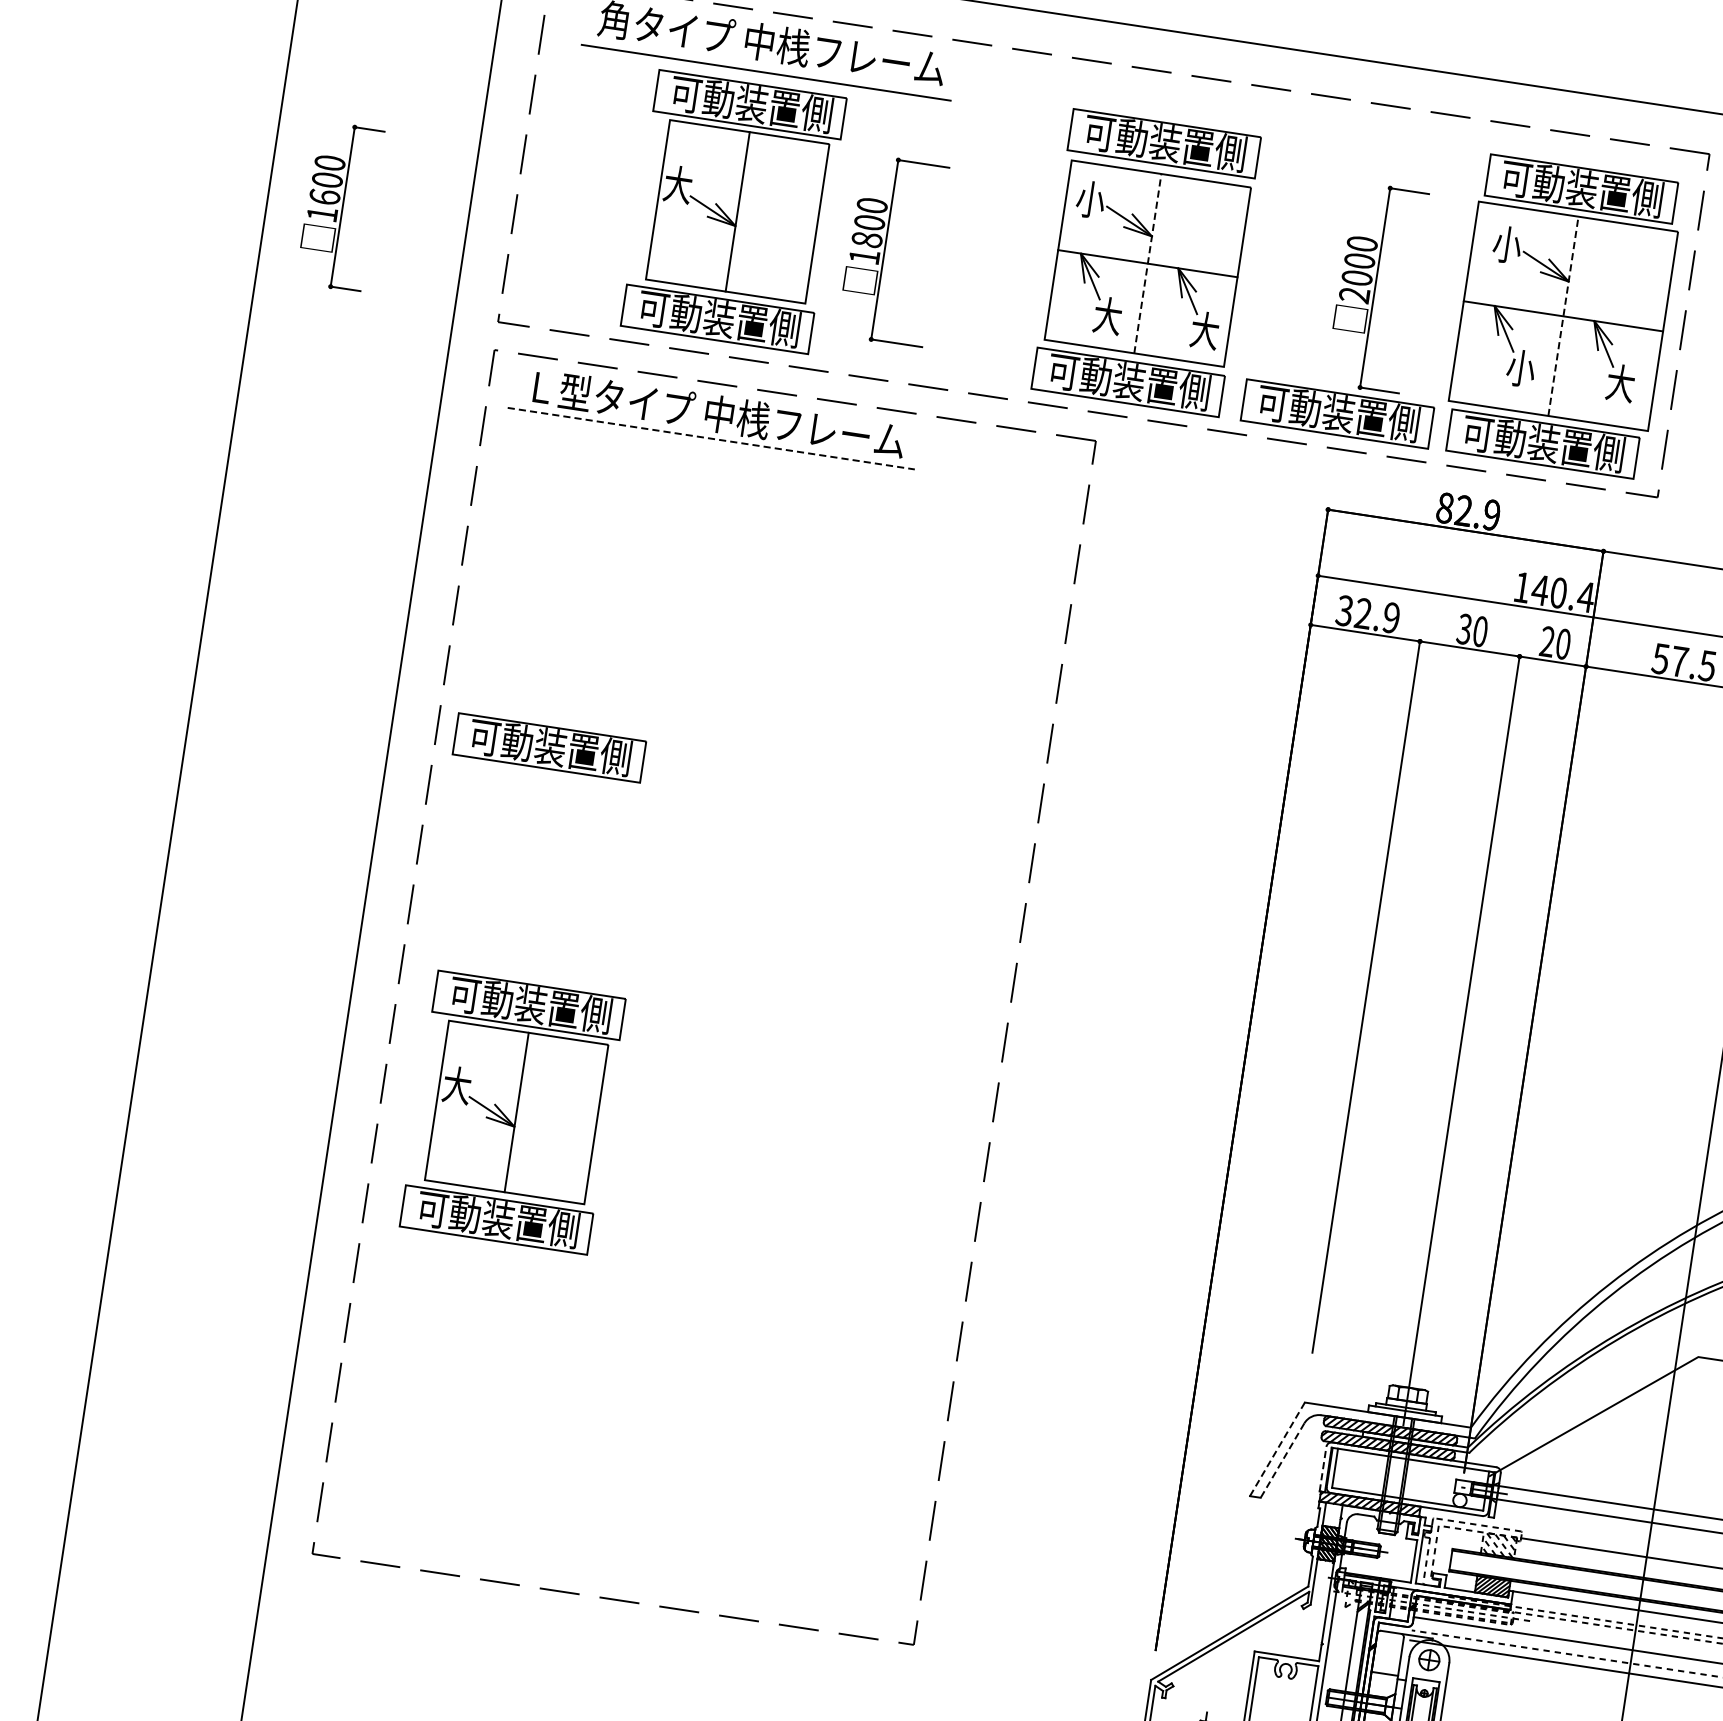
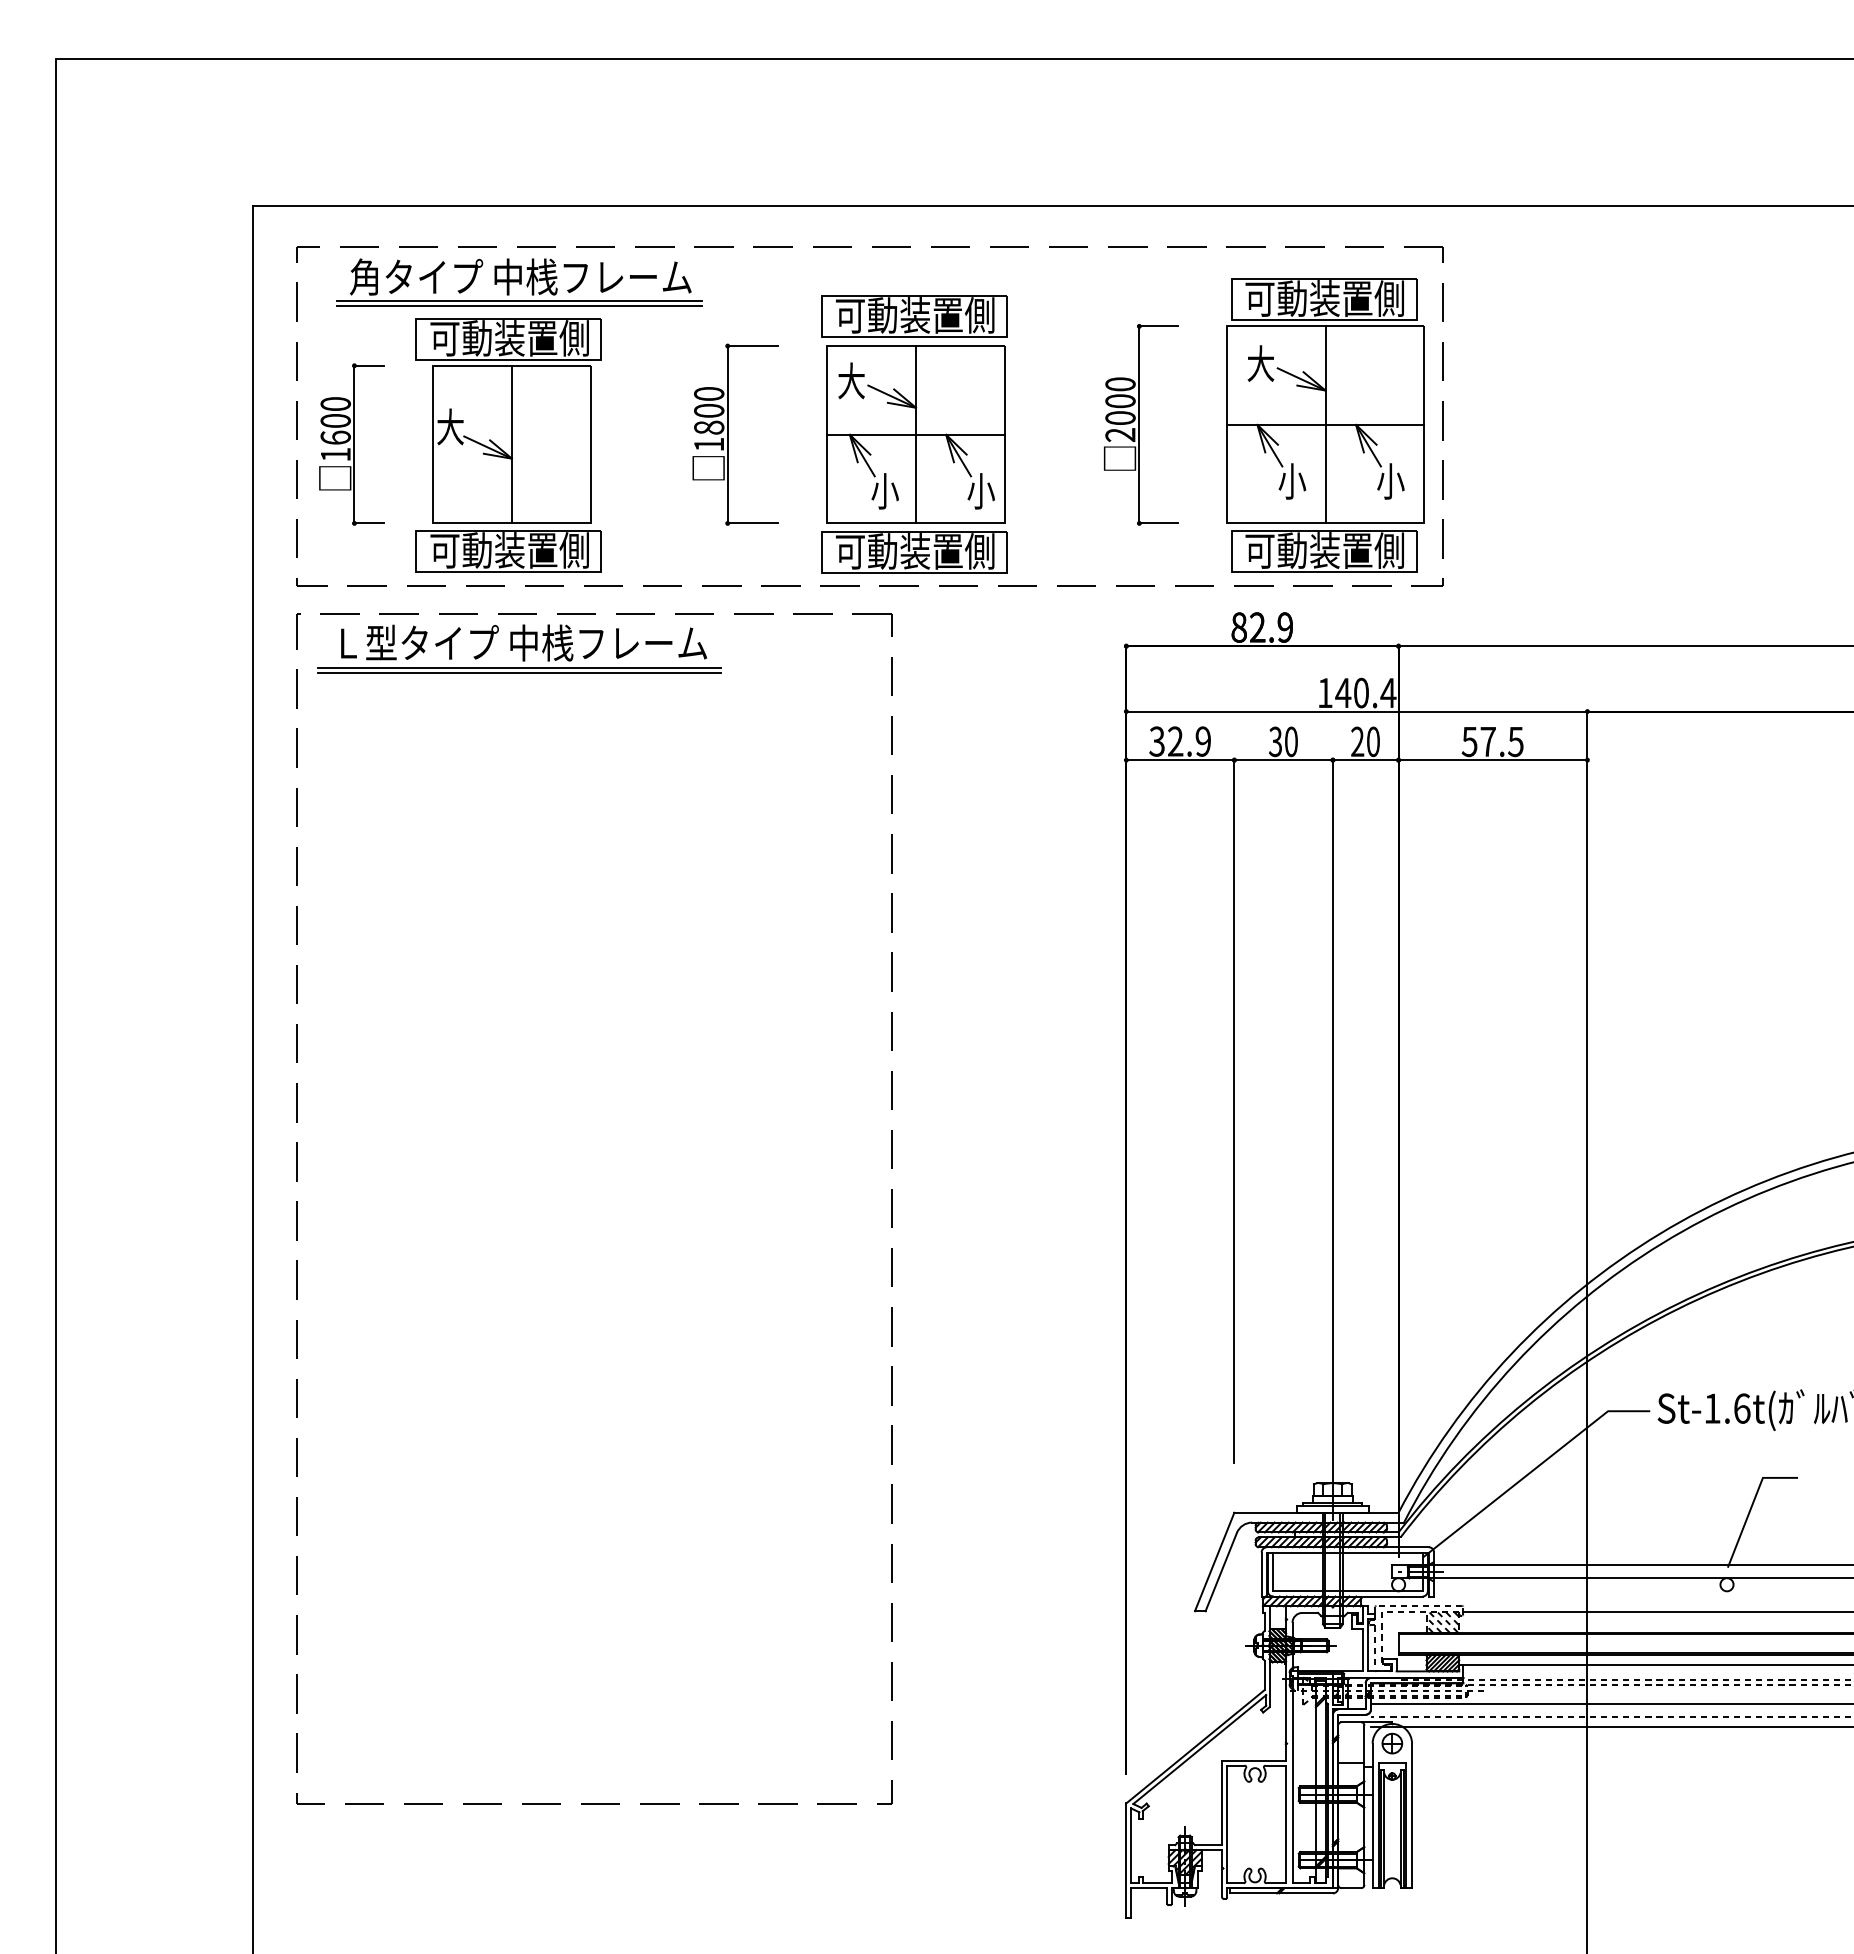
line: (766, 68) -> (518, 301), added
text: (1090, 198) -> (851, 380), 小 -> 大
part: (339, 206) -> (351, 444), moved
text: (1507, 244) -> (1260, 363), 小 -> 大
part: (885, 249) -> (728, 434), moved
line: (1148, 263) -> (916, 434), dashed -> solid
text: (1107, 315) -> (884, 490), 大 -> 小
line: (1563, 315) -> (1325, 424), dashed -> solid
text: (1204, 329) -> (980, 490), 大 -> 小
text: (1620, 382) -> (1390, 480), 大 -> 小
part: (1337, 414) -> (1121, 552), removed
line: (712, 438) -> (520, 667), dashed -> solid
line: (710, 443) -> (519, 672), added
part: (549, 748) -> (408, 990), removed
part: (513, 1112) -> (426, 1348), removed
line: (1277, 1449) -> (1214, 1562), dashed -> solid
line: (1282, 1461) -> (1221, 1572), dashed -> solid
line: (1322, 1469) -> (1261, 1574), dashed -> solid

